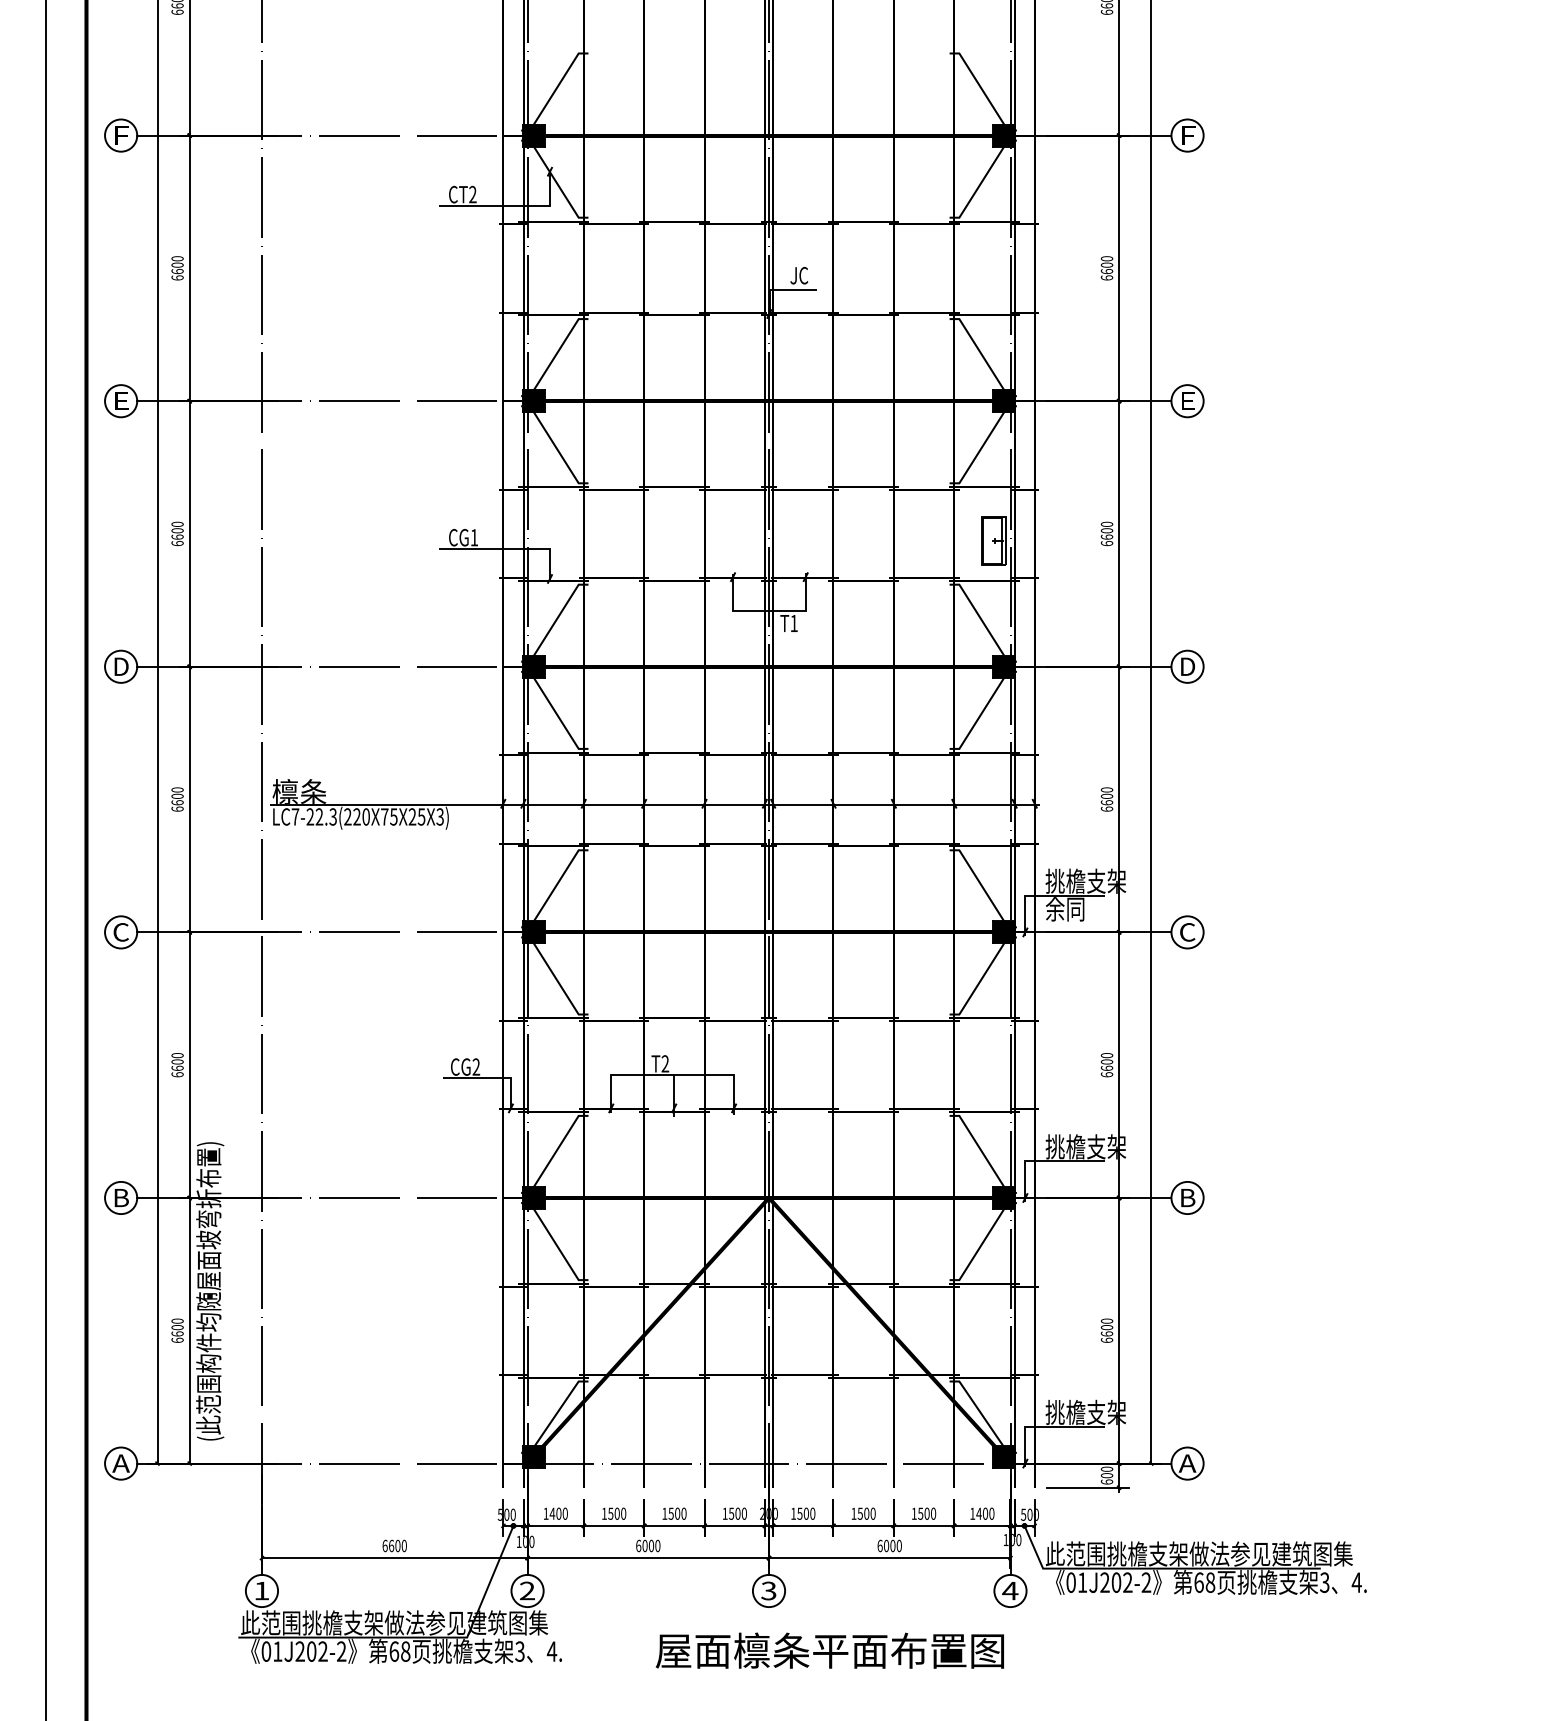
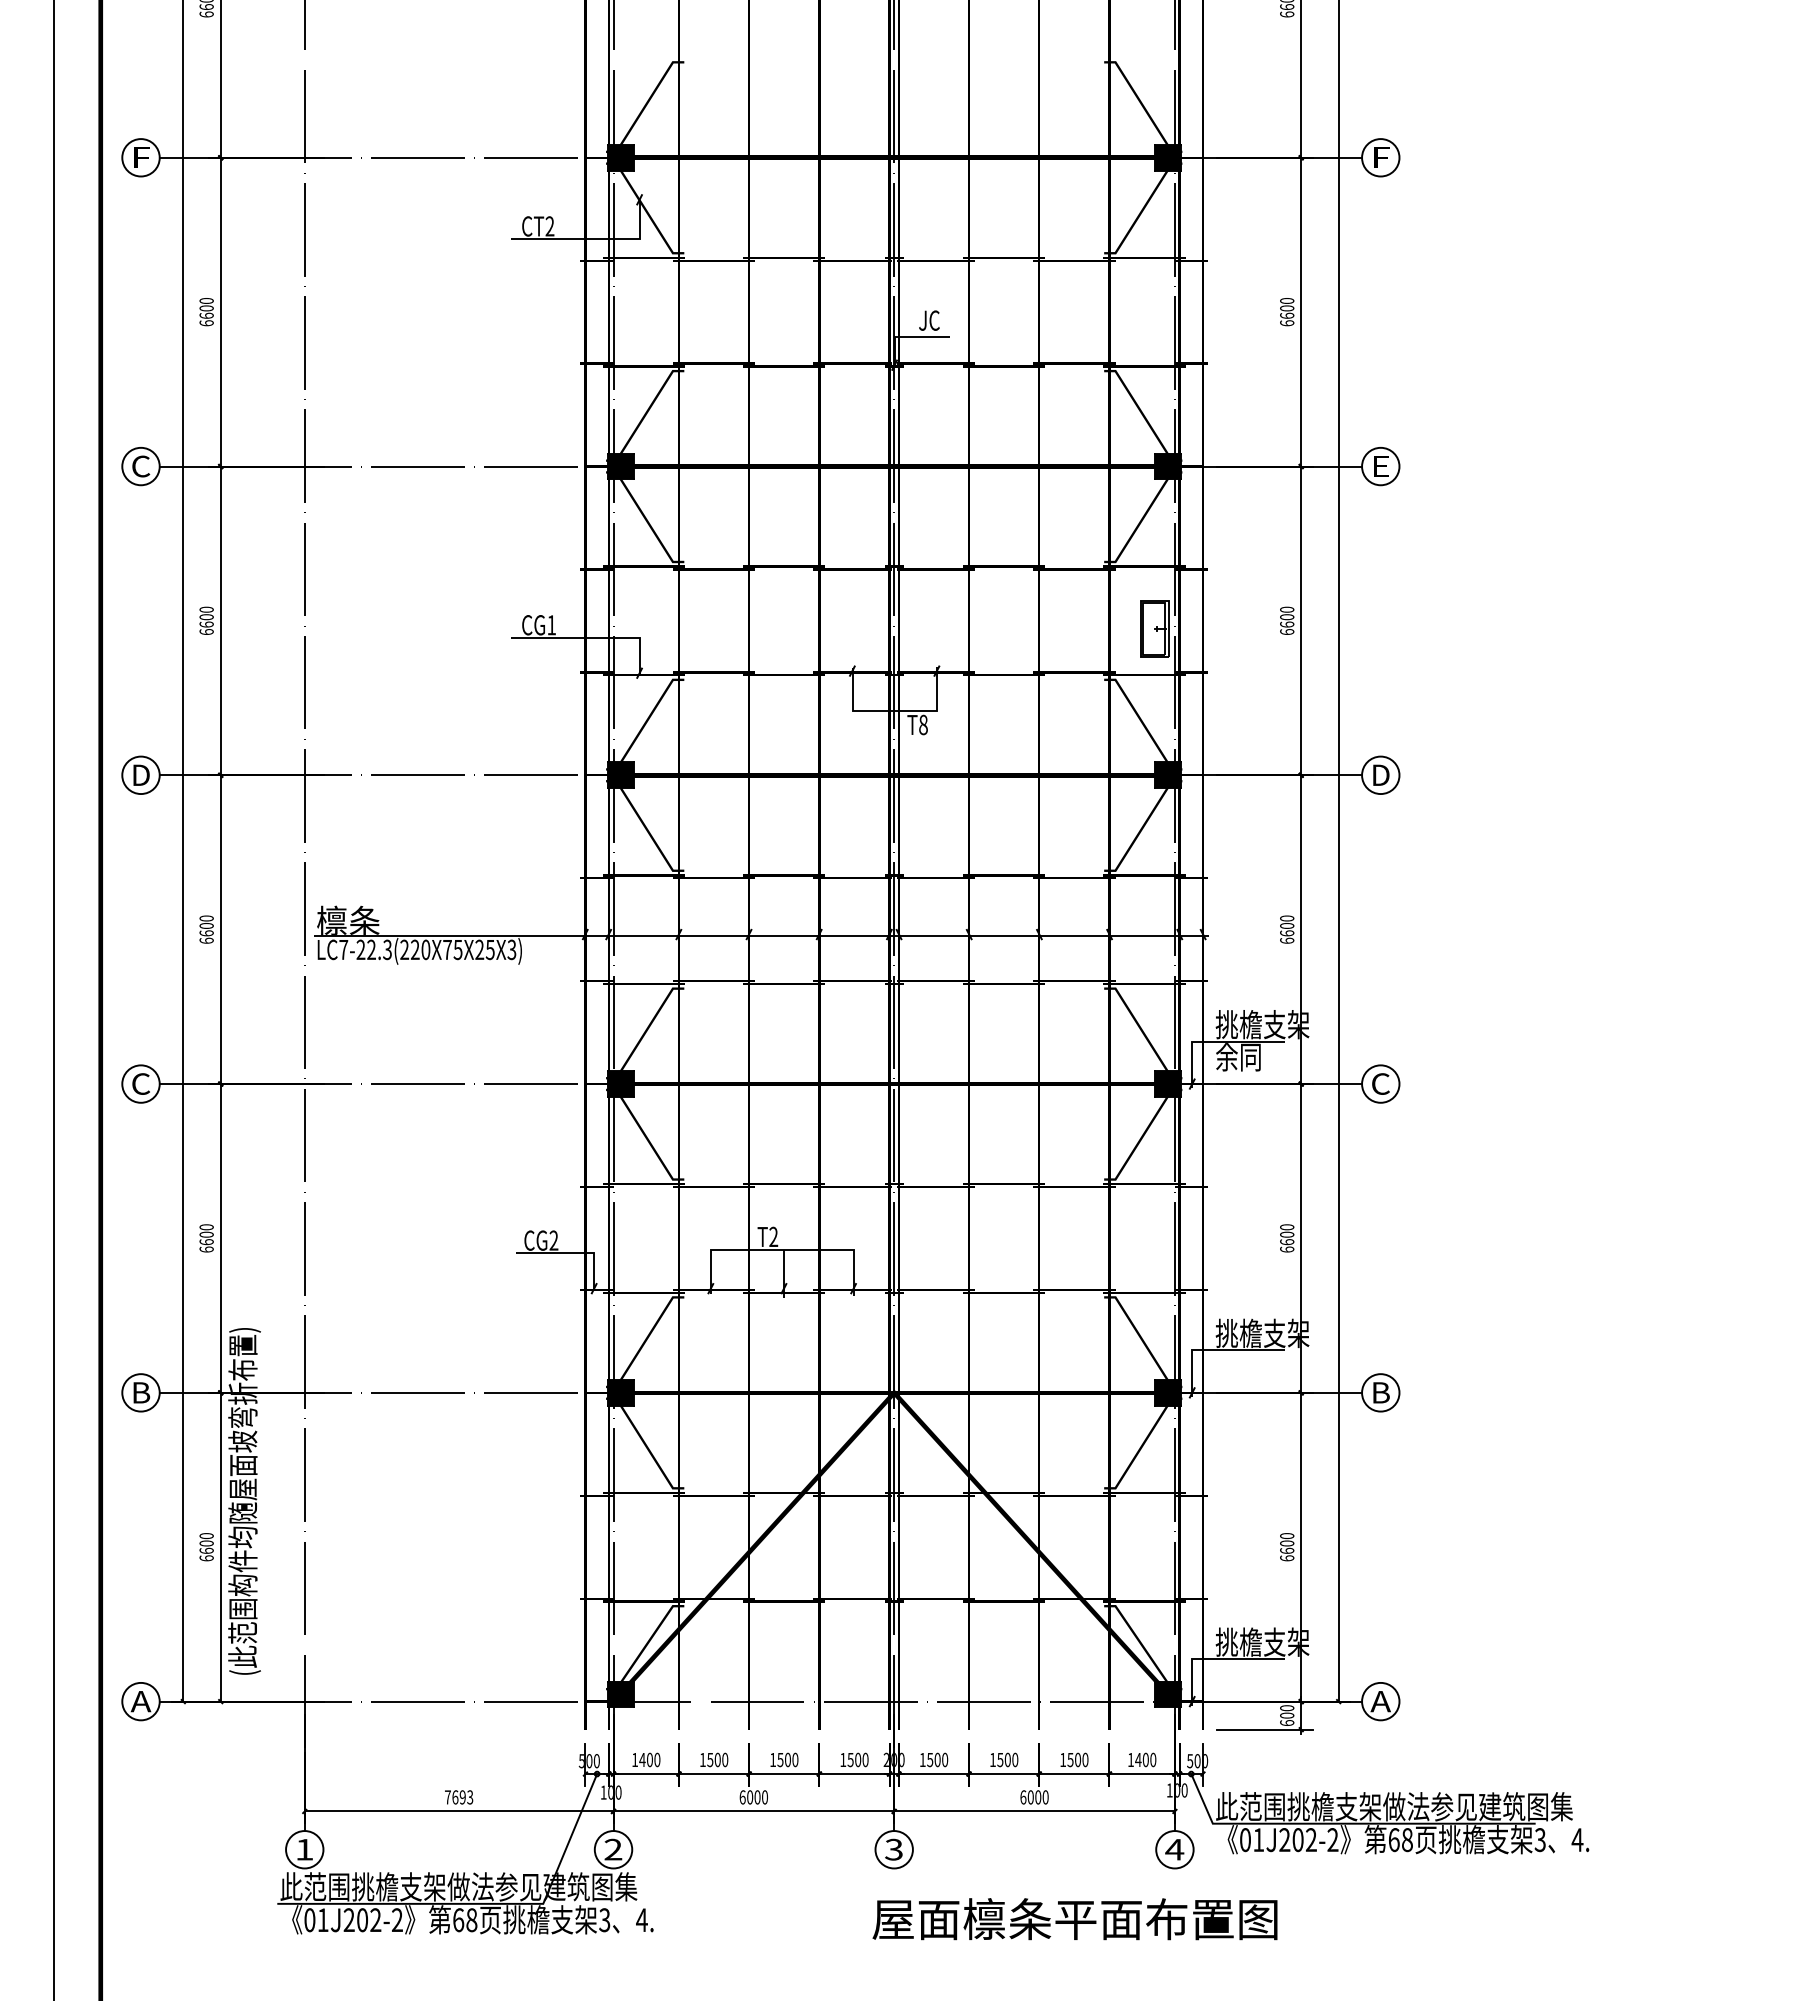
text: (121, 401) -> (141, 466), E -> C
text: (794, 623) -> (923, 724), T1 -> T8
text: (395, 1546) -> (459, 1797), 6600 -> 7693
text: (829, 1651) -> (1074, 1919), moved

